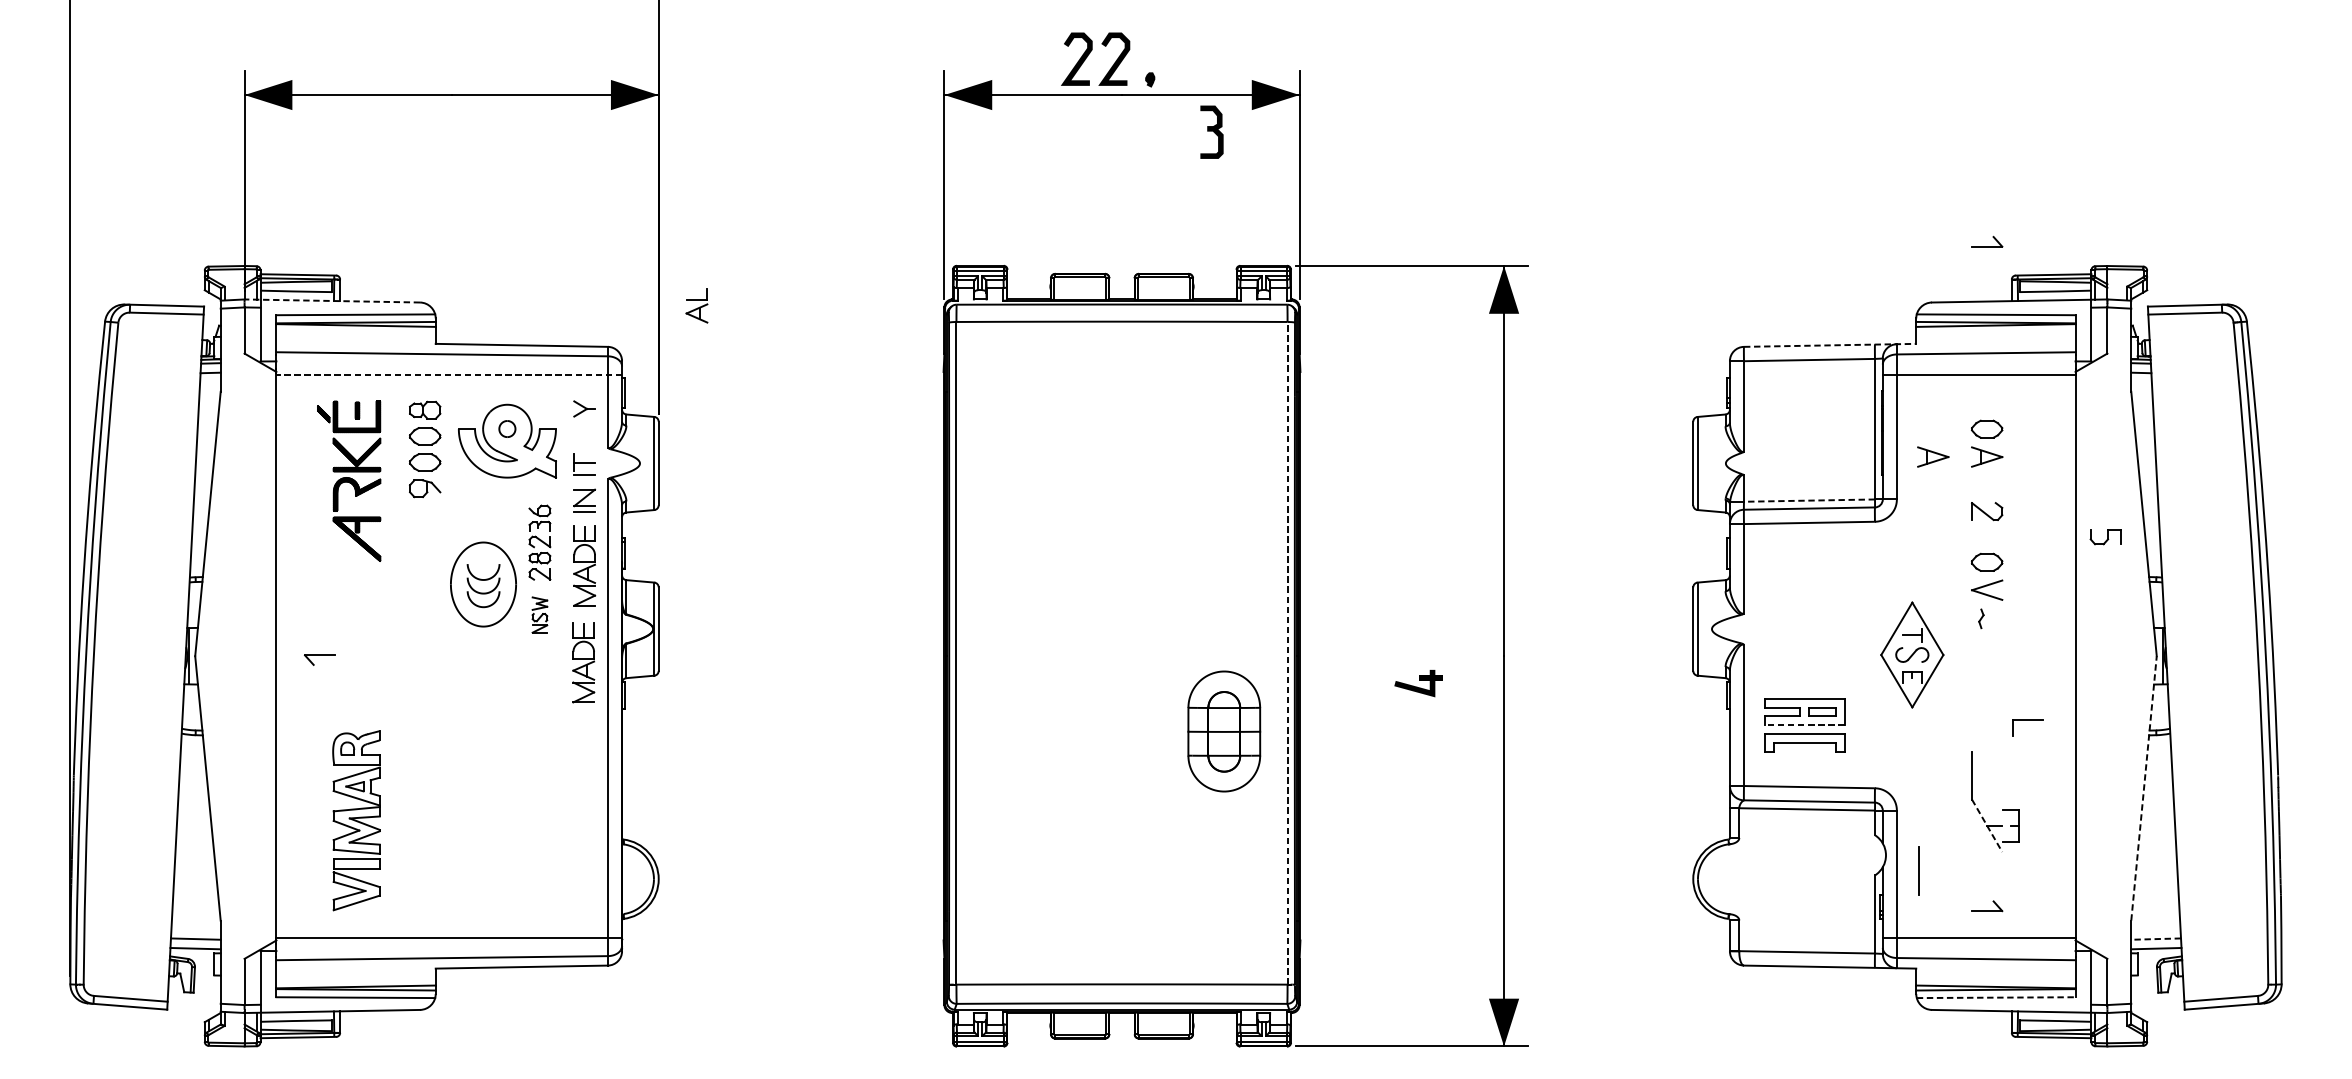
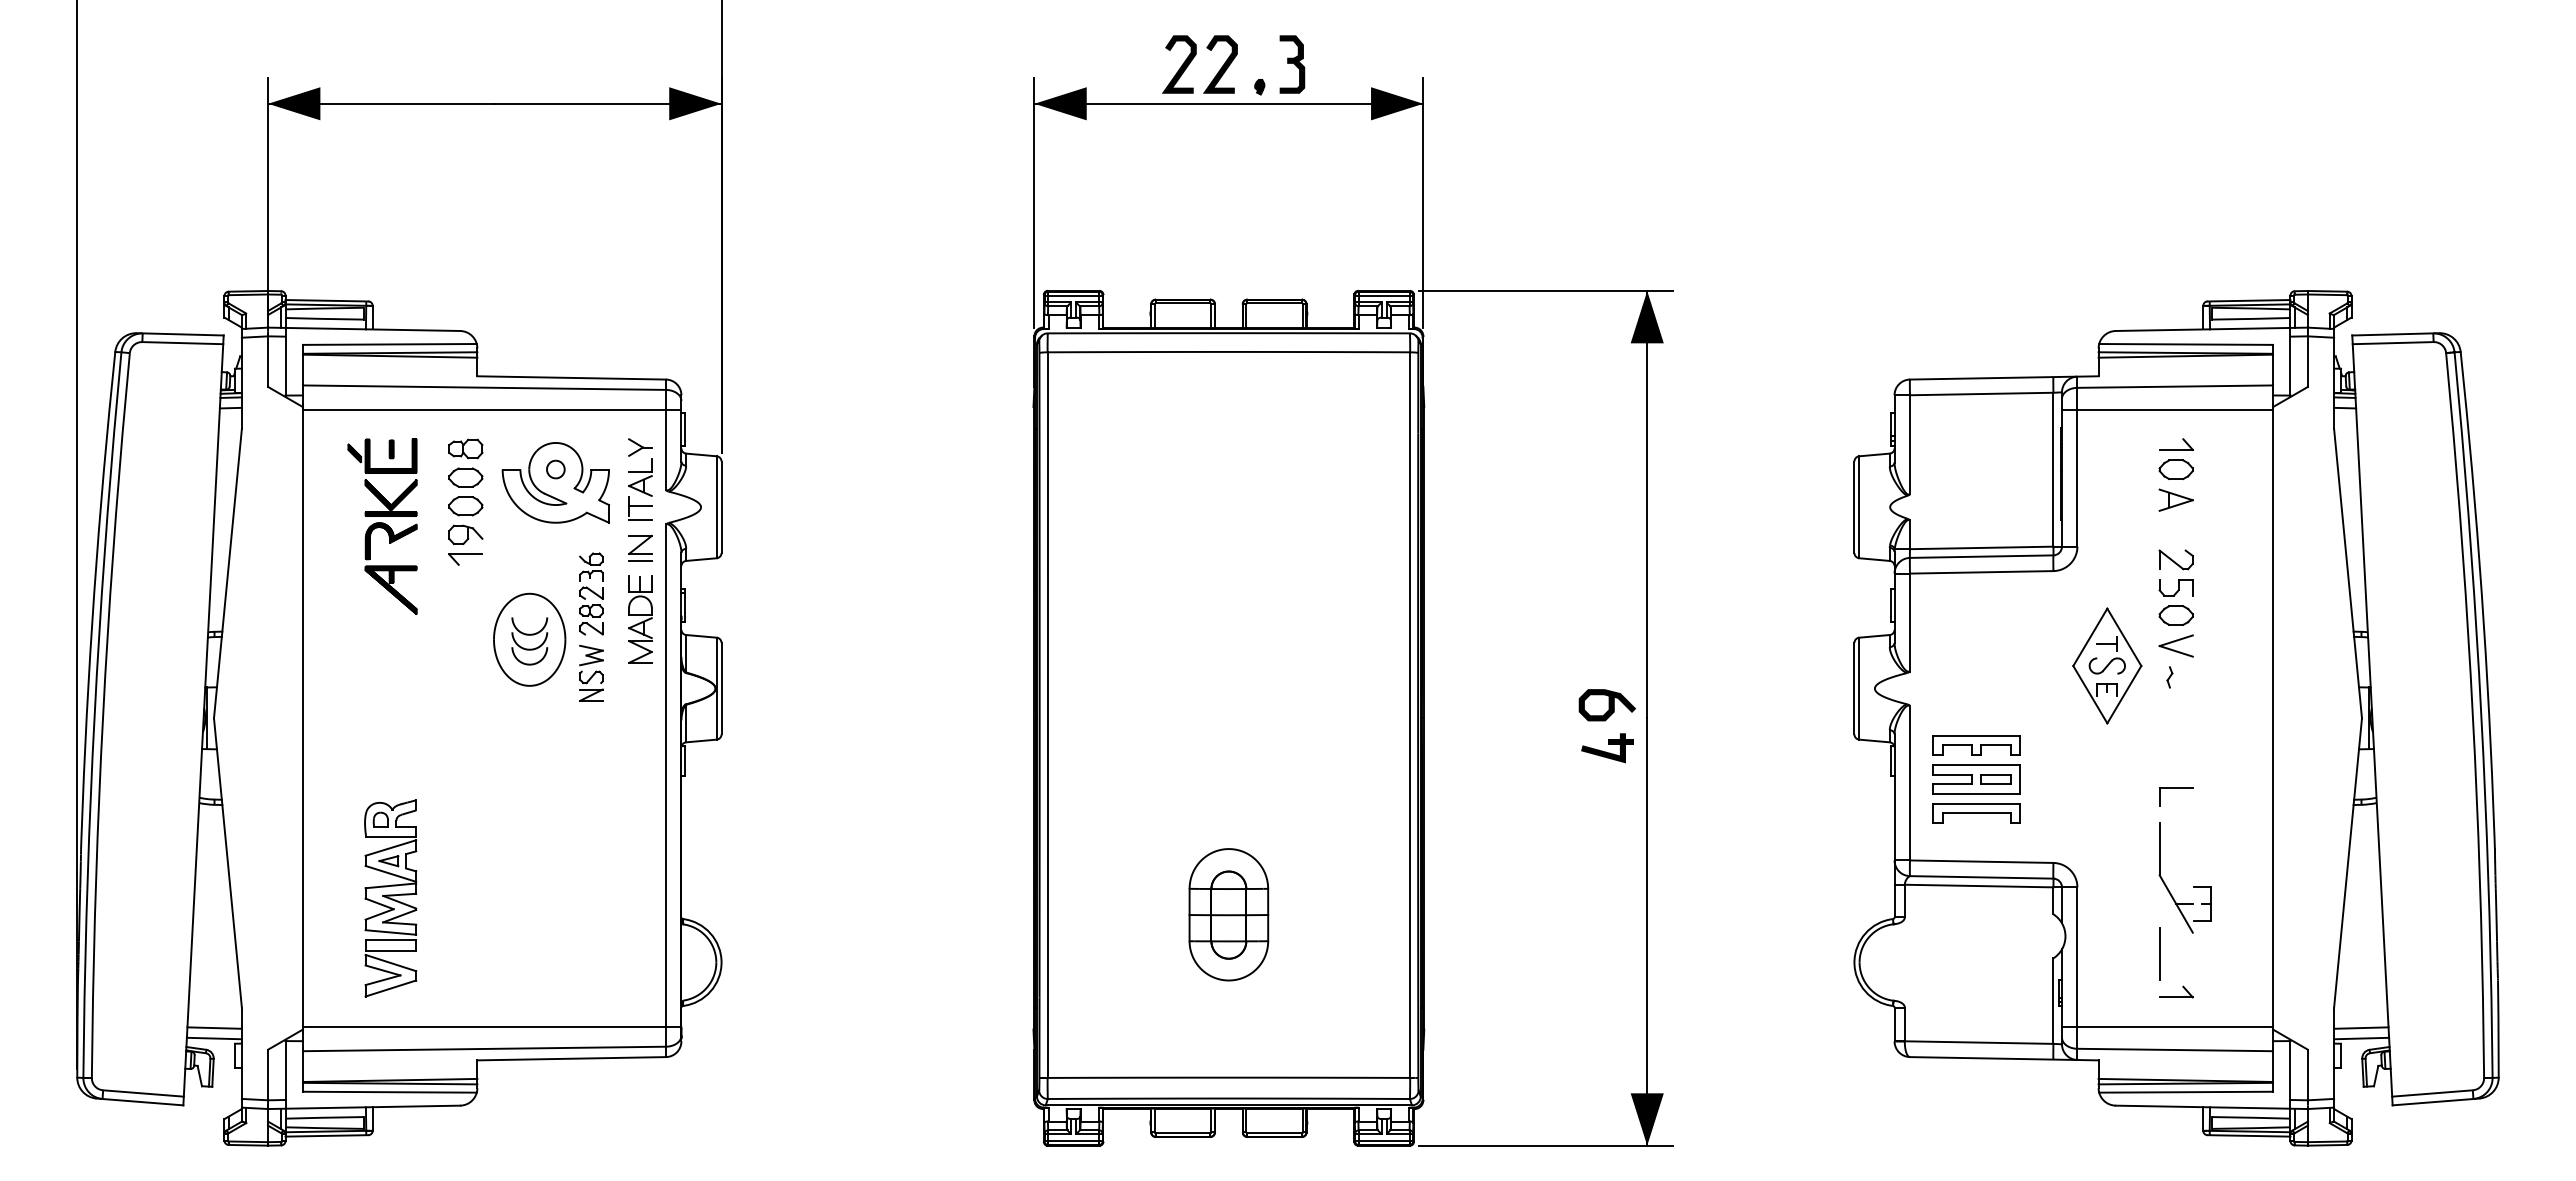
part: (1212, 132) -> (1292, 64), moved
part: (1987, 241) -> (2176, 444), moved
line: (331, 301) -> (363, 329), dashed -> solid
part: (697, 305) -> (640, 477), moved
line: (1830, 344) -> (2004, 377), dashed -> solid
line: (448, 375) -> (491, 410), dashed -> solid
part: (1932, 456) -> (2116, 499), removed
line: (1809, 500) -> (1981, 547), dashed -> solid
part: (2105, 536) -> (2175, 587), moved
part: (539, 614) -> (591, 672), size x1.43
curve: (1468, 644) -> (1608, 705), added
line: (1287, 653) -> (1410, 715), dashed -> solid
part: (1912, 654) -> (2107, 665), moved
part: (319, 660) -> (465, 559), moved
part: (583, 662) -> (639, 725), removed
part: (1804, 681) -> (1976, 745), added
part: (1418, 683) -> (1607, 748), moved
part: (2028, 720) -> (2176, 788), moved
line: (1804, 724) -> (1976, 793), dashed -> solid
part: (1223, 731) -> (1228, 914), moved
line: (2144, 787) -> (2348, 862), dashed -> solid
line: (1987, 826) -> (2176, 904), dashed -> solid
line: (1918, 870) -> (2159, 953), moved
line: (2155, 939) -> (2360, 1028), dashed -> solid
line: (1996, 997) -> (2186, 1092), dashed -> solid

